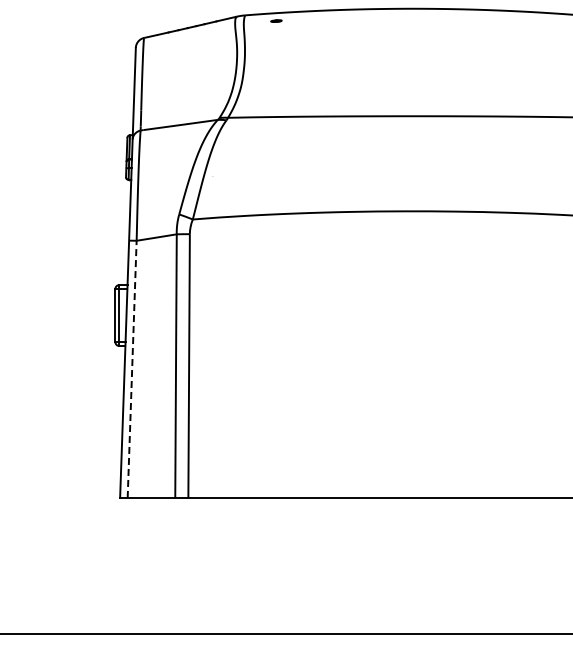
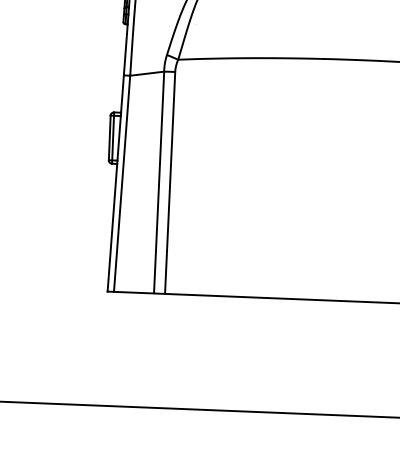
line: (132, 369) -> (122, 183), dashed -> solid

